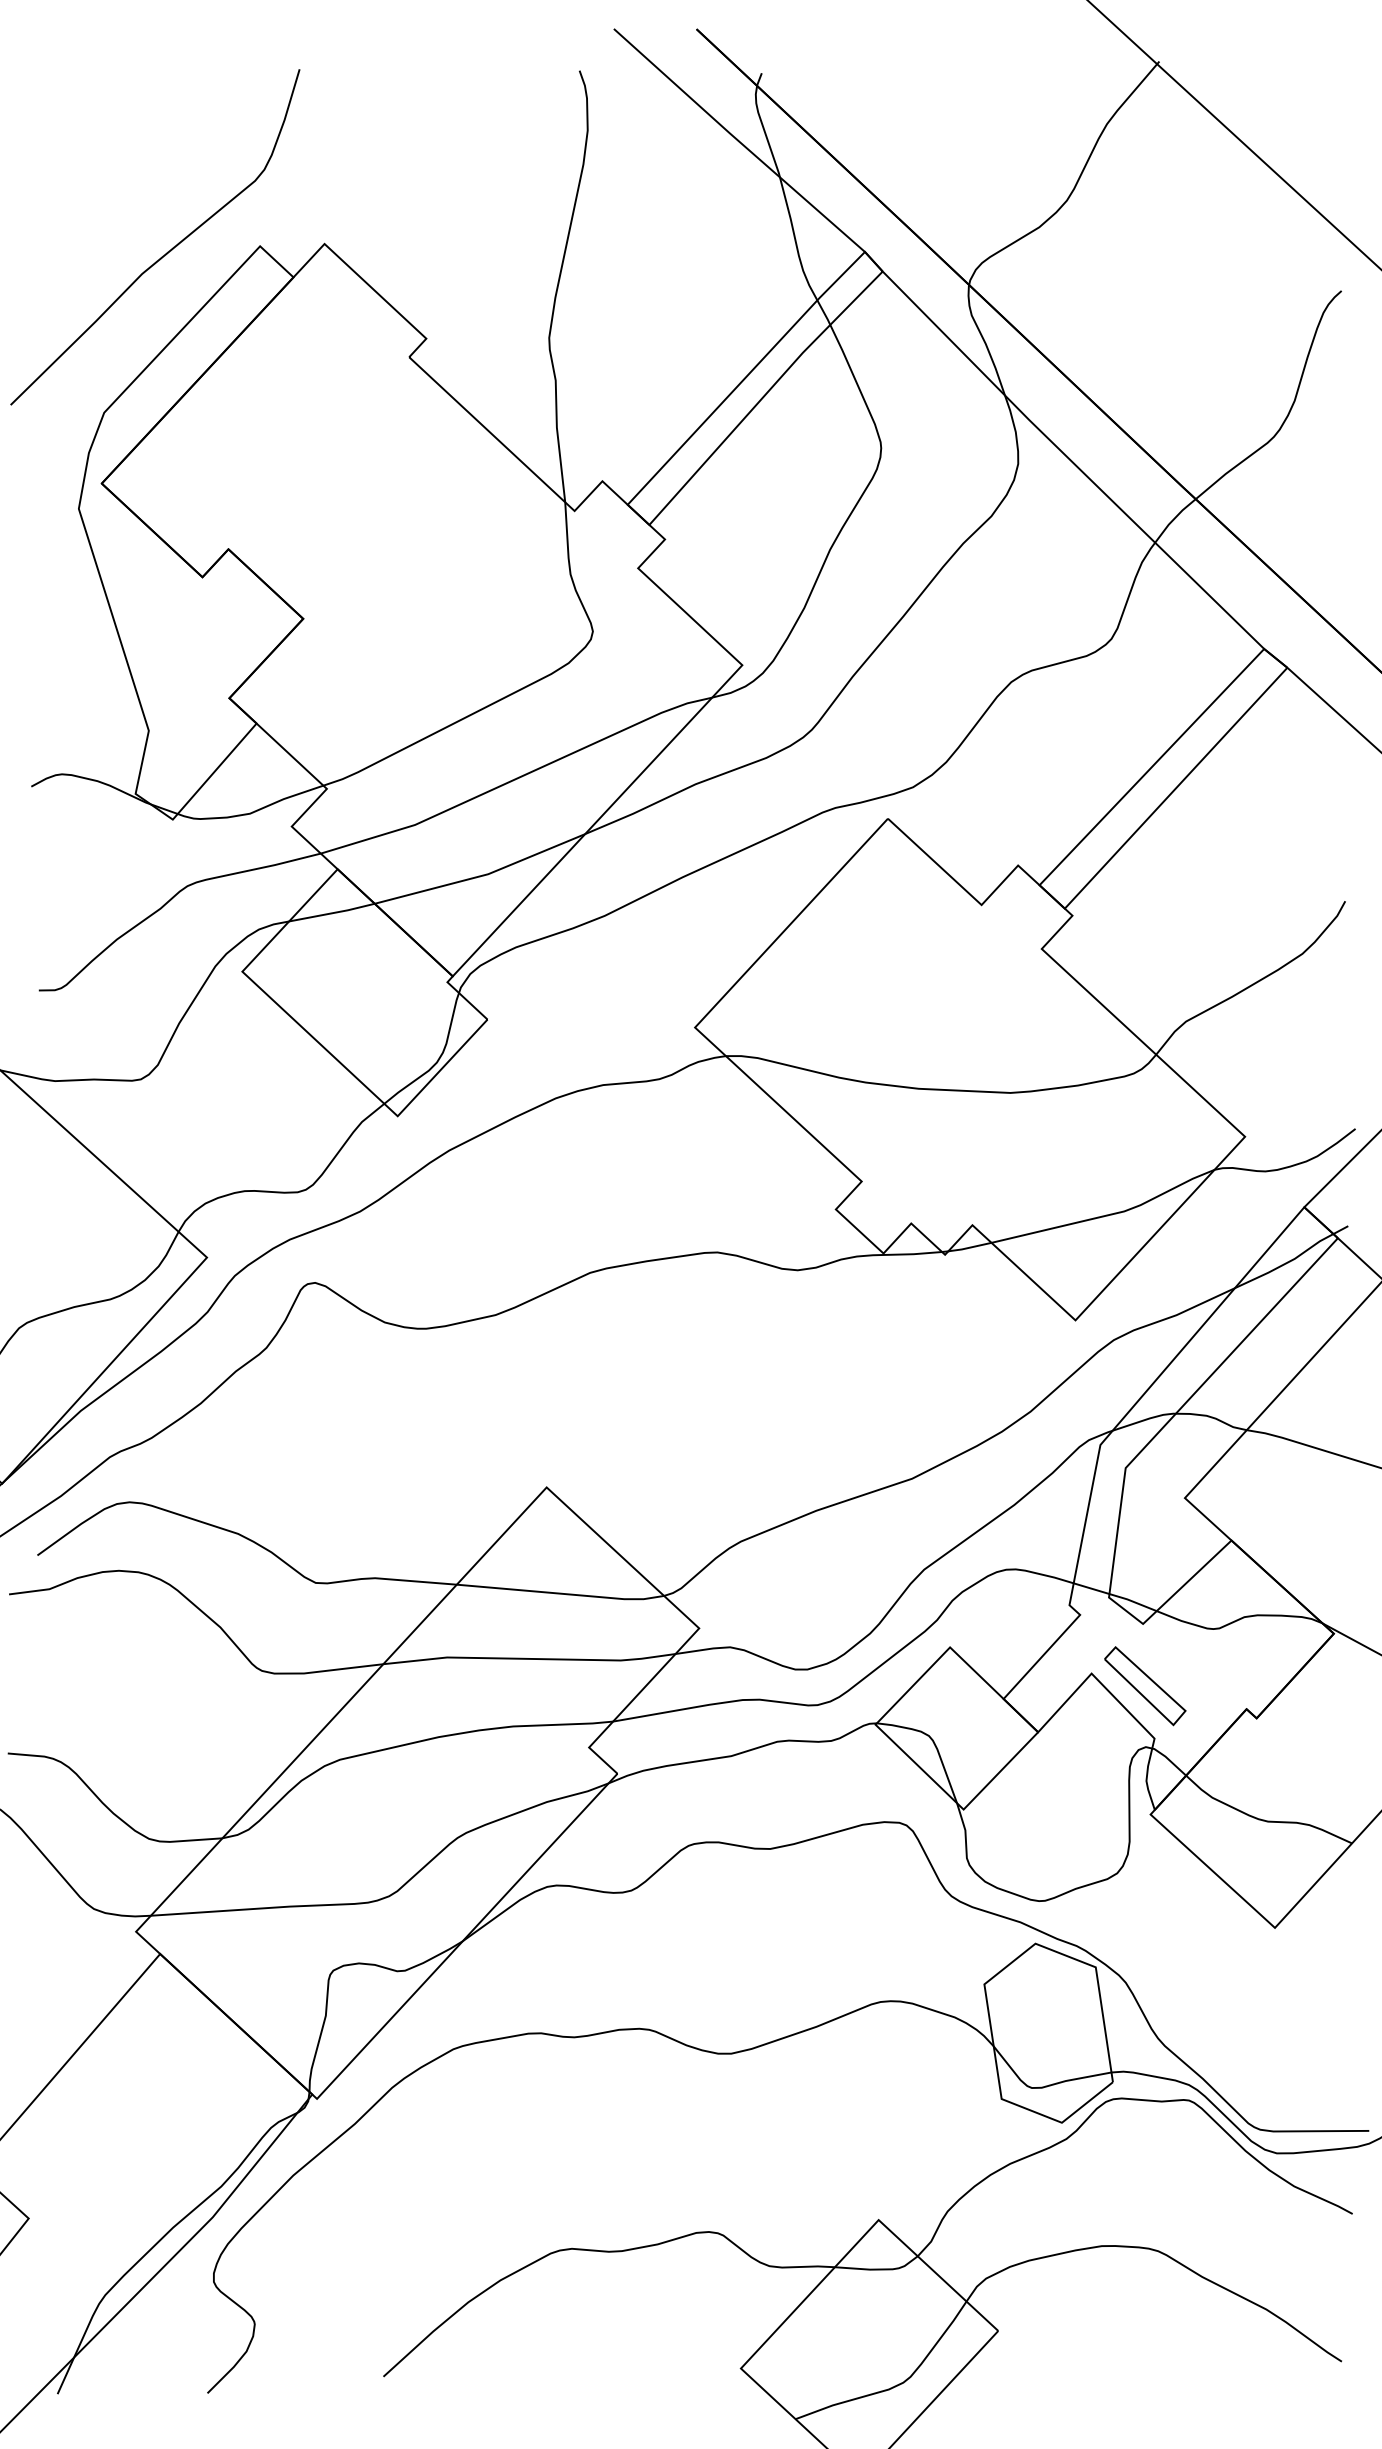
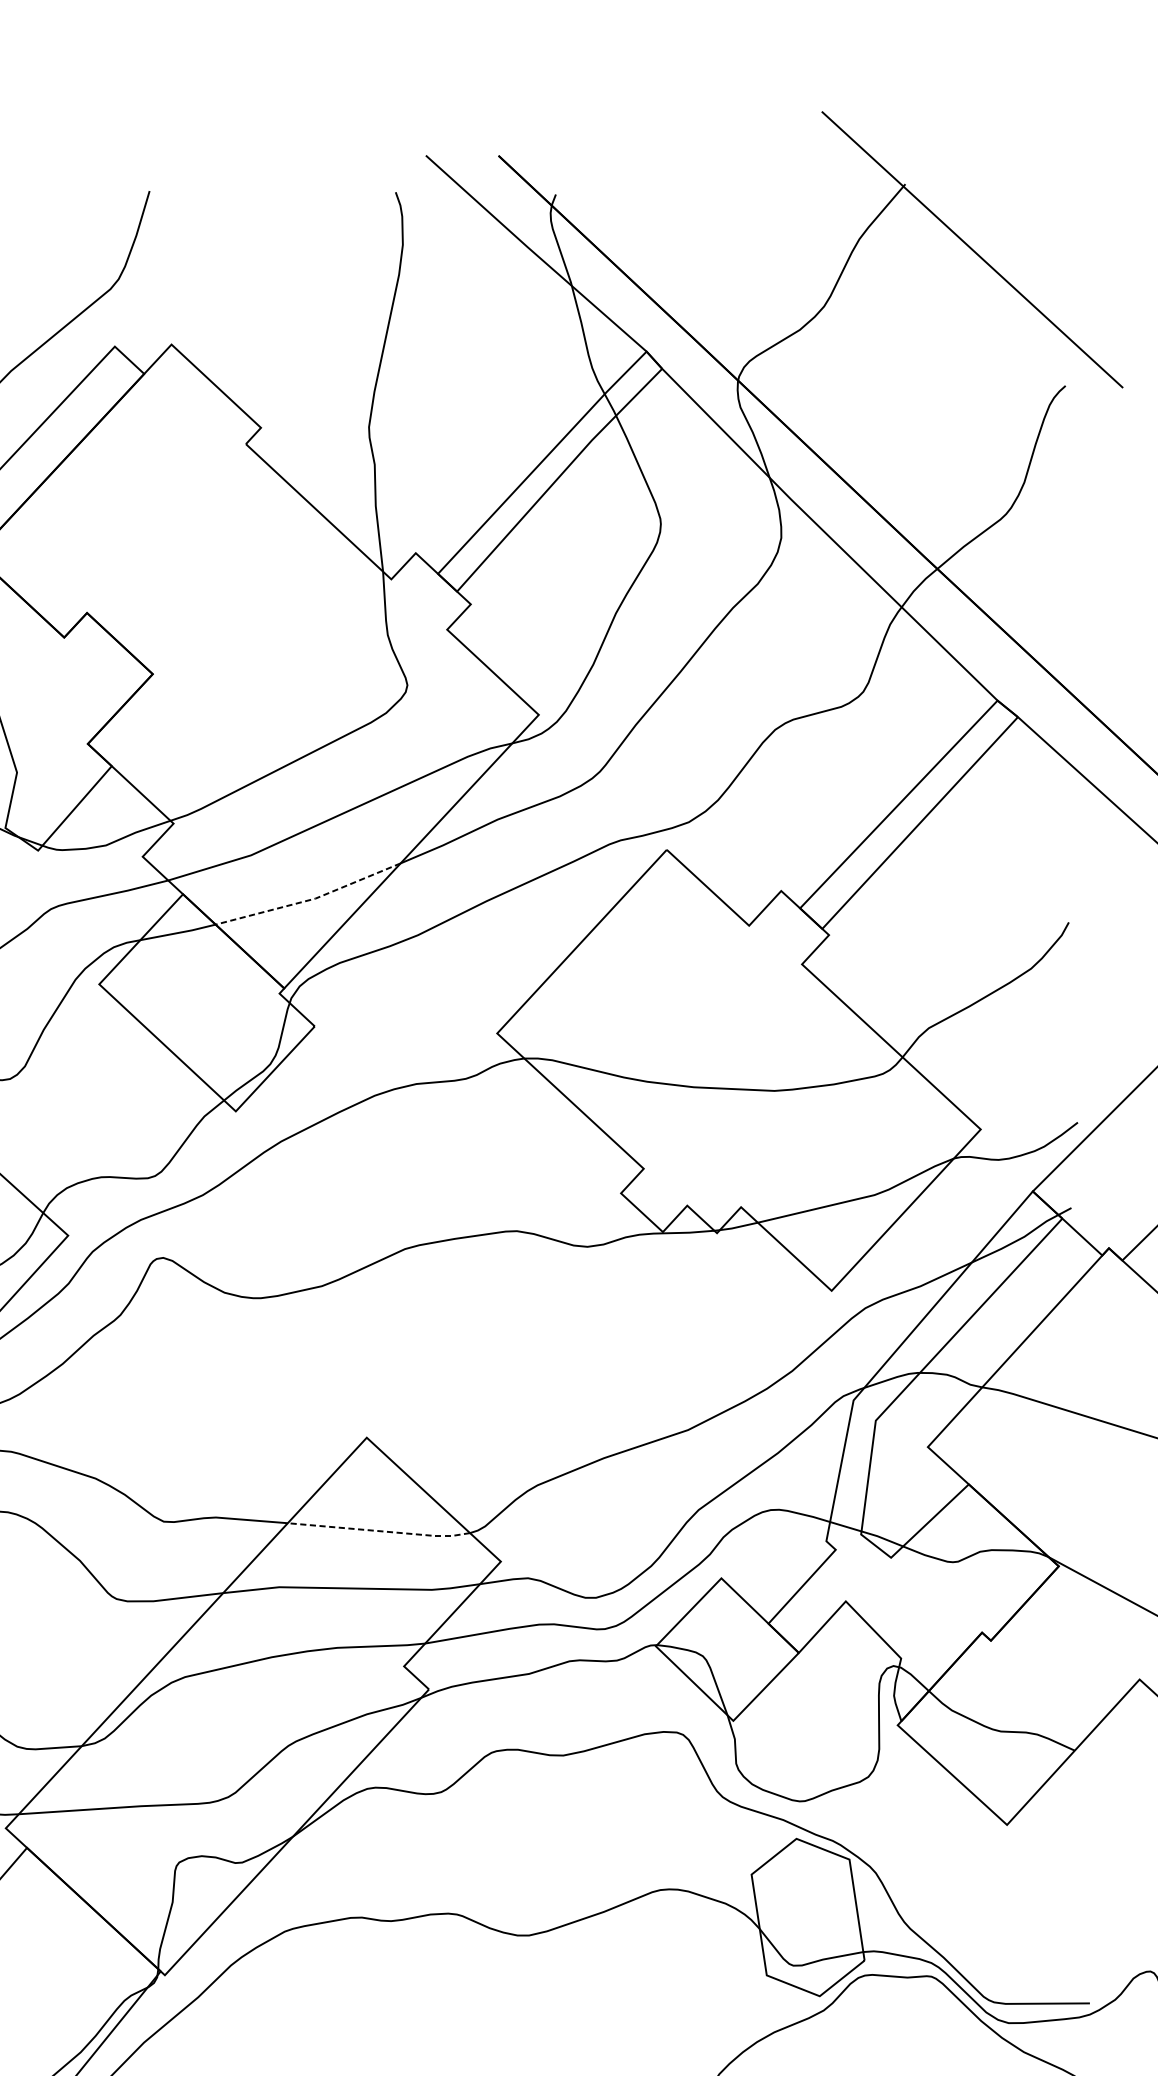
line: (482, 875) -> (310, 899), solid -> dashed
line: (561, 1593) -> (379, 1530), solid -> dashed
part: (1145, 1686) -> (893, 1612), removed

